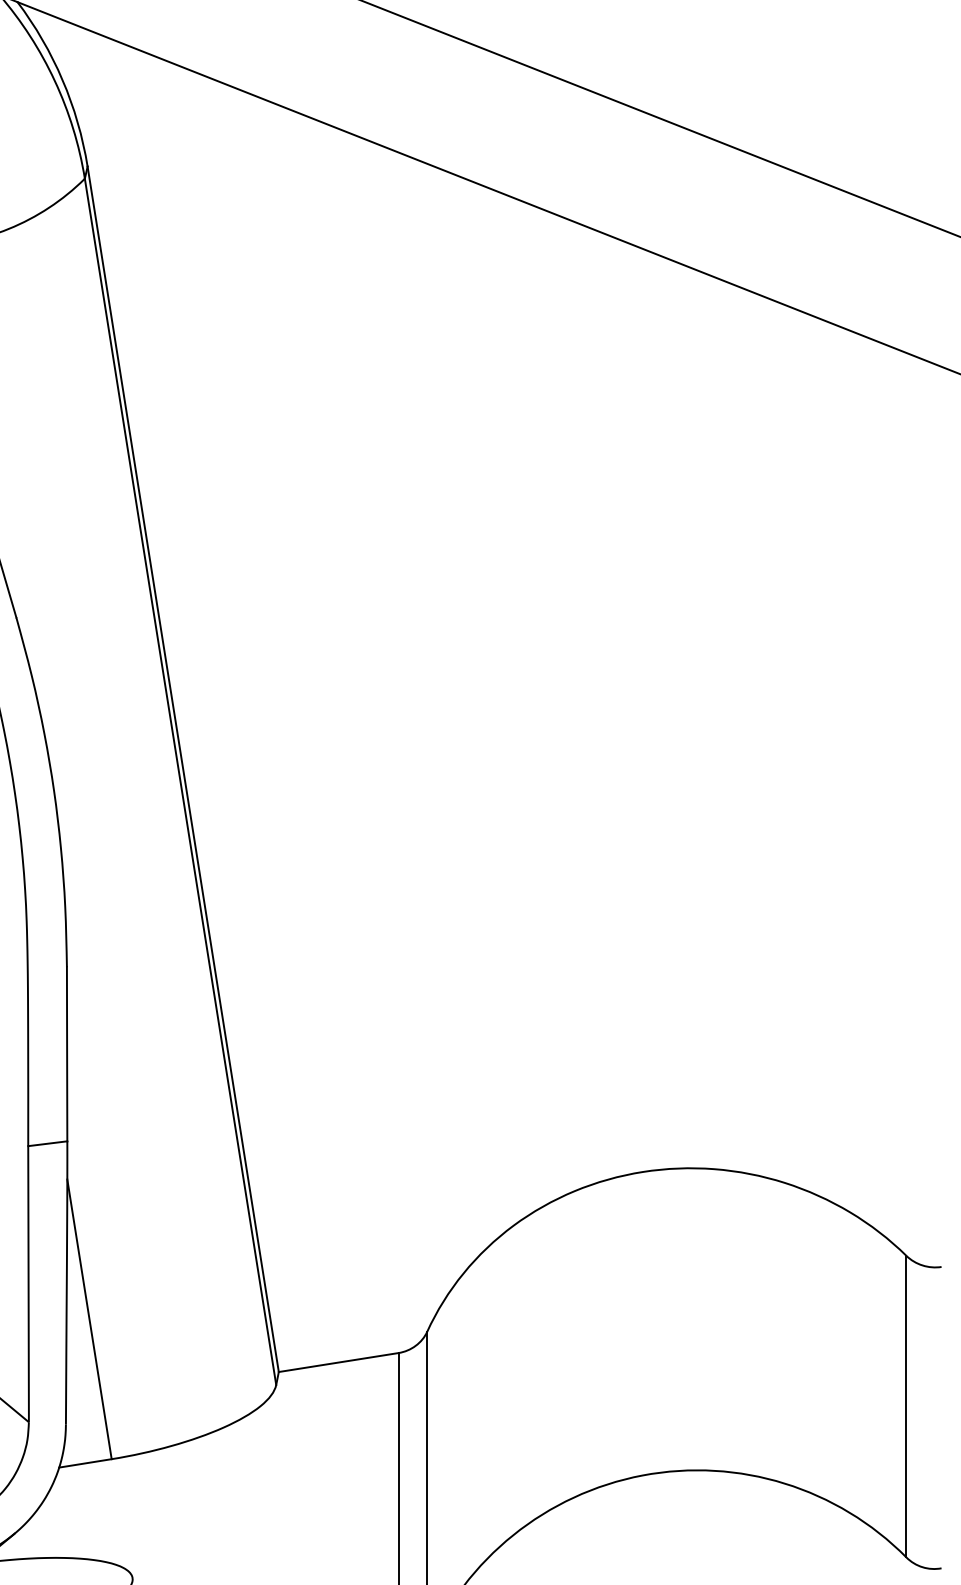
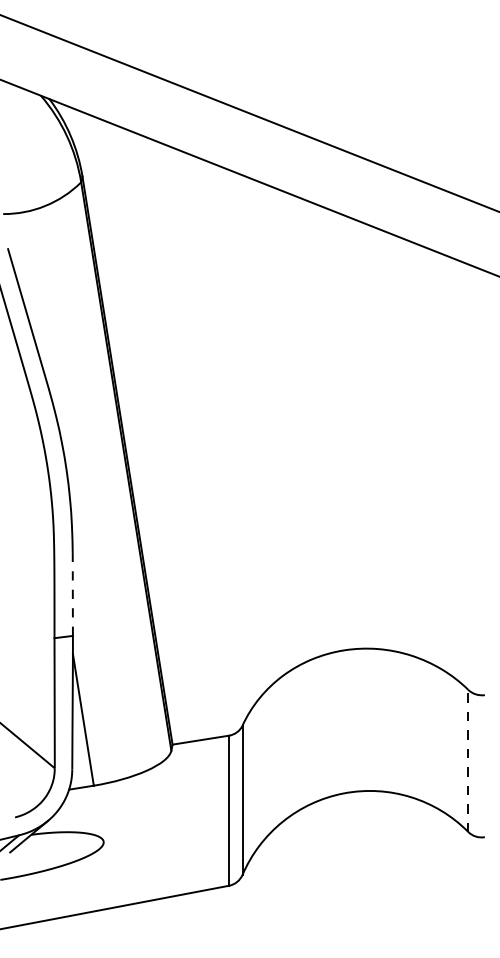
line: (66, 1053) -> (72, 594), solid -> dashed
line: (906, 1405) -> (468, 760), solid -> dashed

